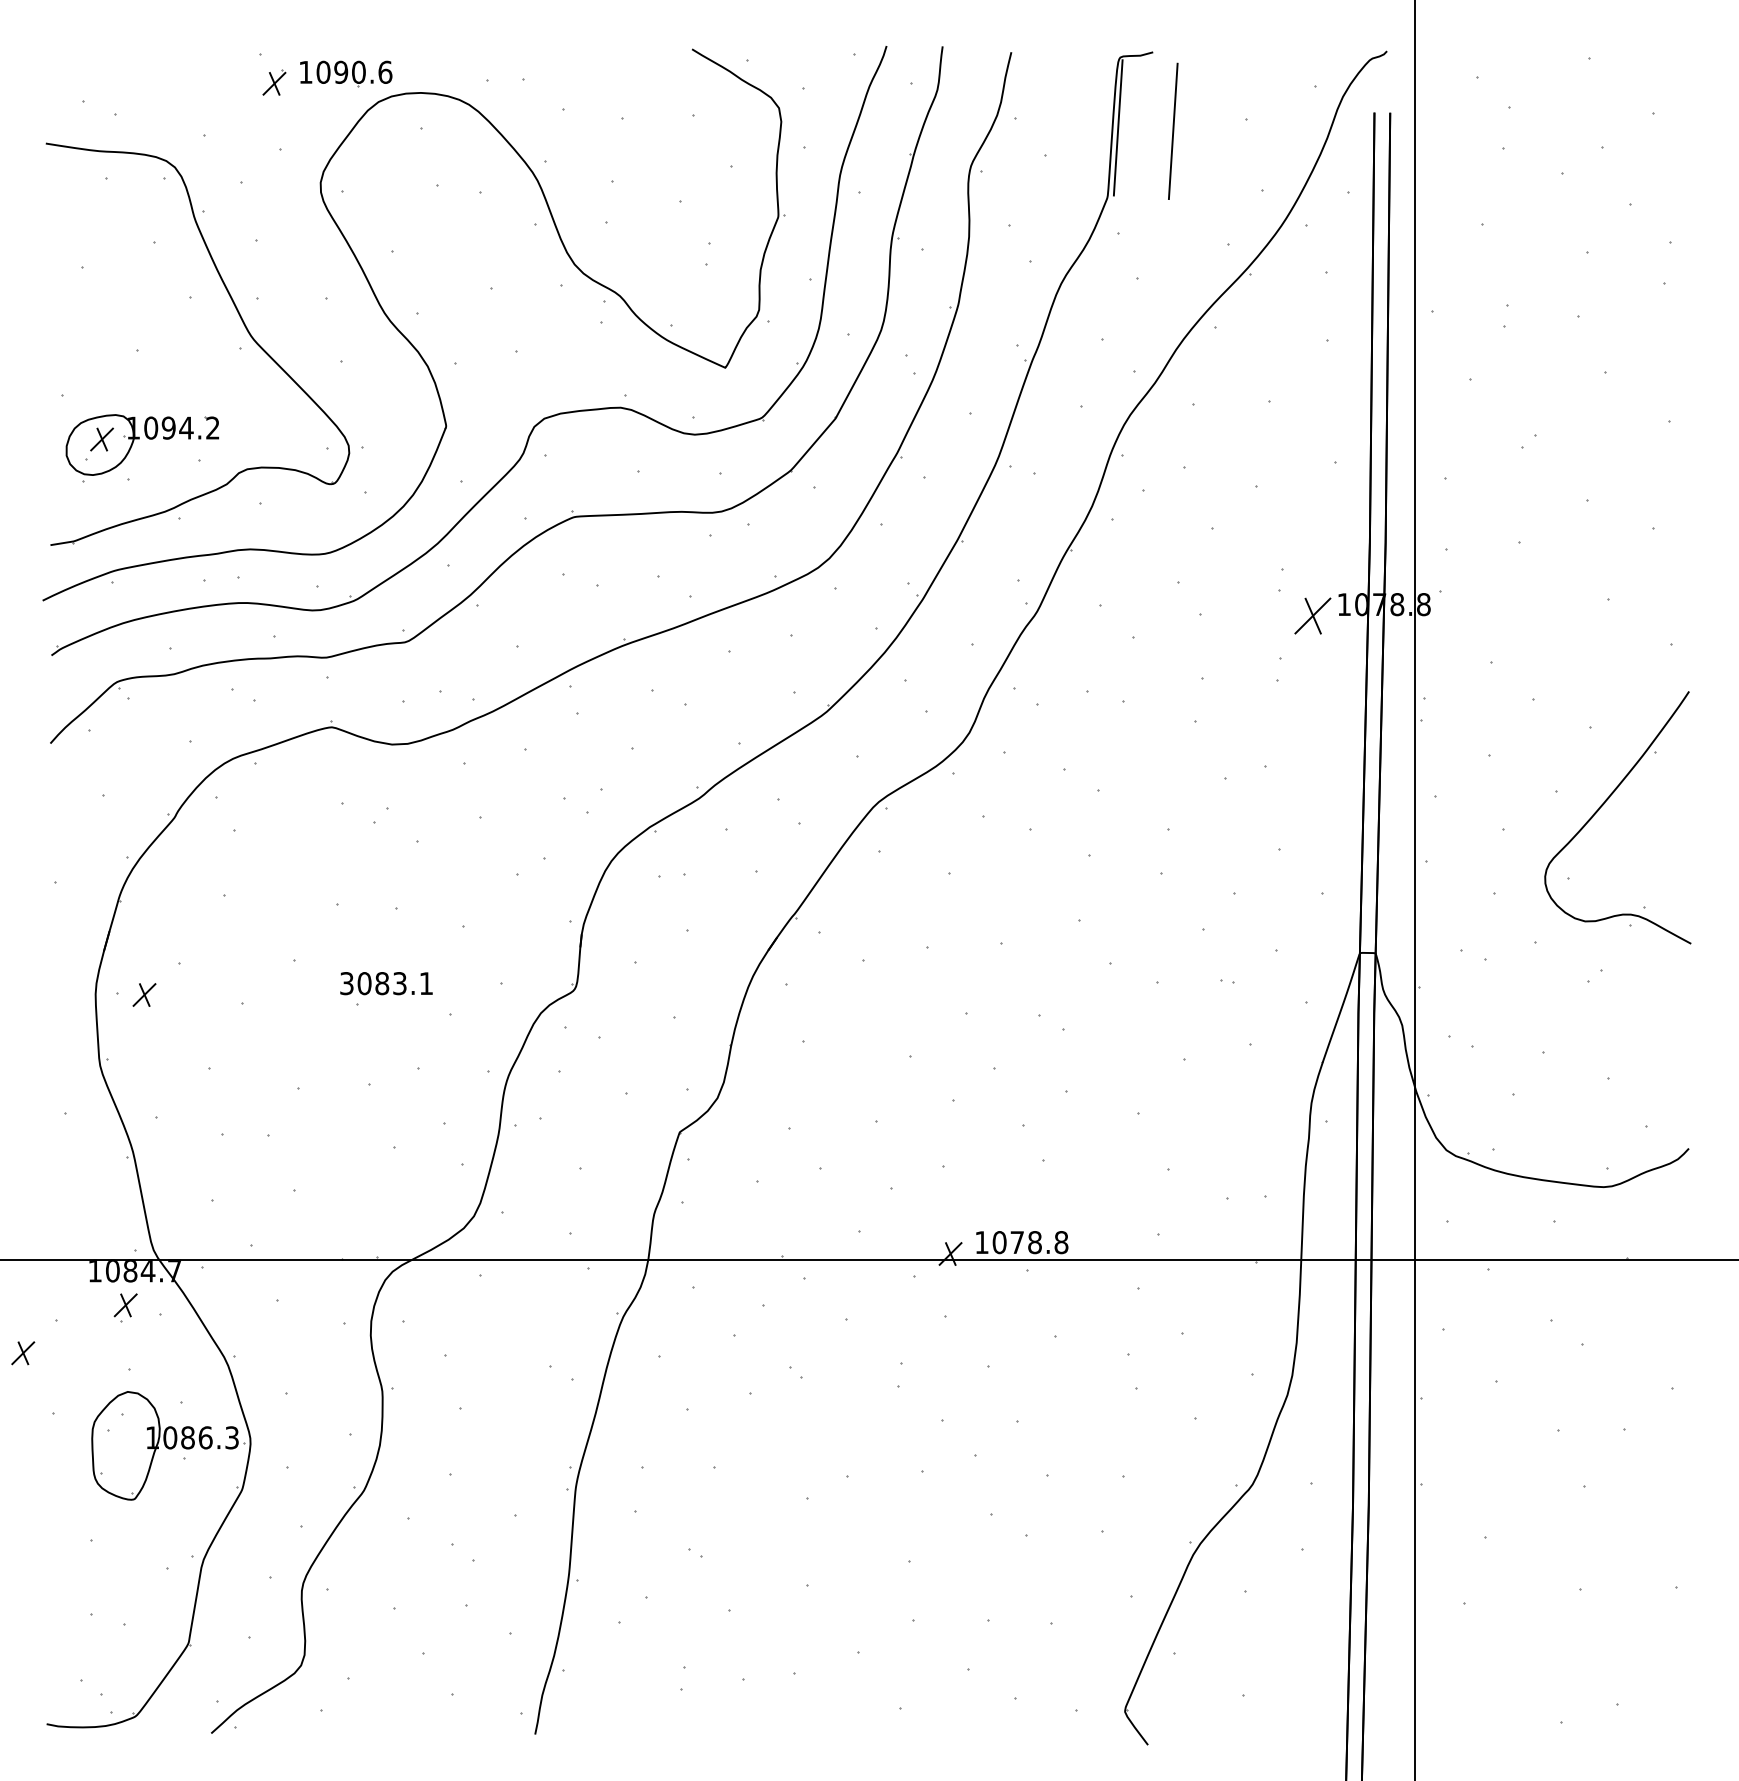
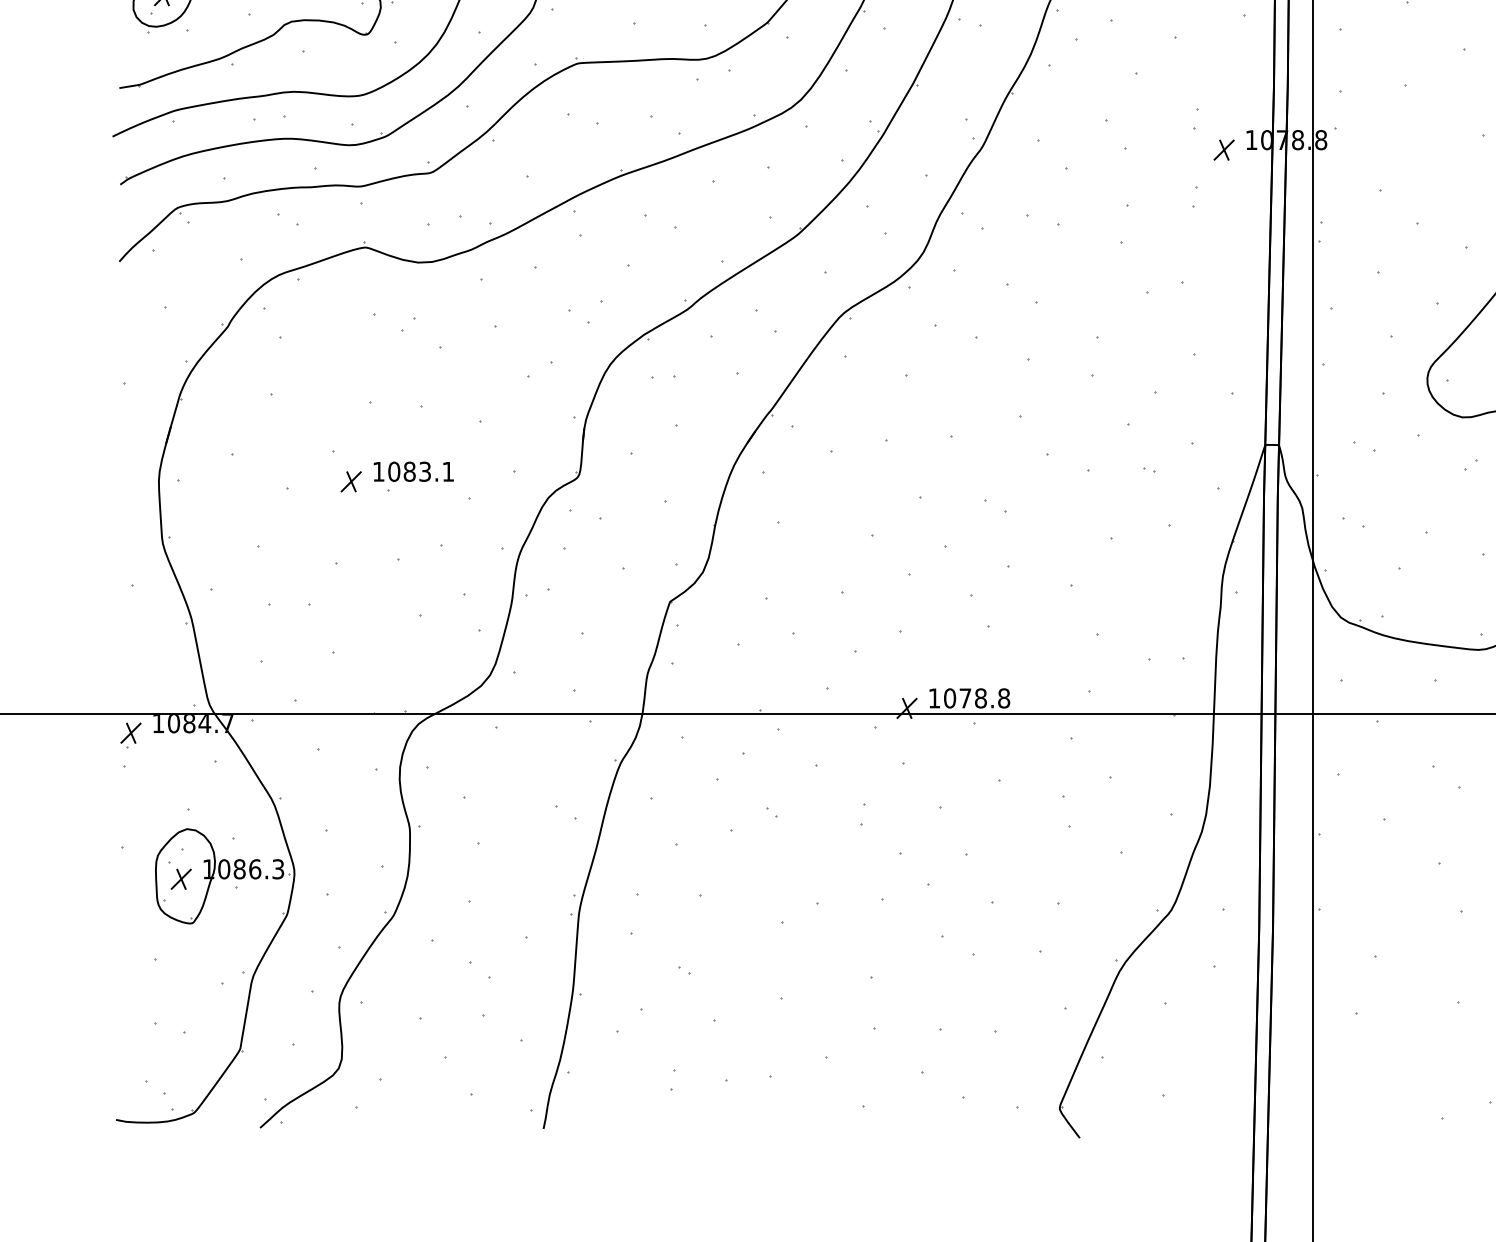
part: (1312, 615) -> (1223, 149), size x0.62
text: (346, 983) -> (378, 471), 3083.1 -> 1083.1
part: (144, 994) -> (351, 481), moved
part: (125, 1307) -> (130, 735), moved
part: (23, 1353) -> (181, 879), moved

